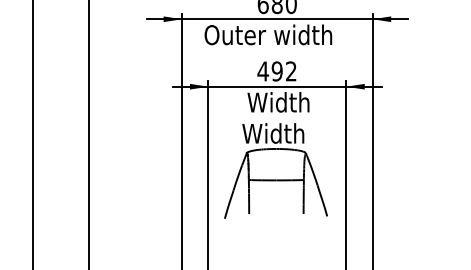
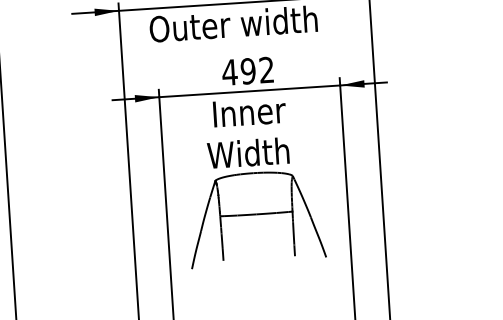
text: (278, 102) -> (252, 111), Width -> Inner

